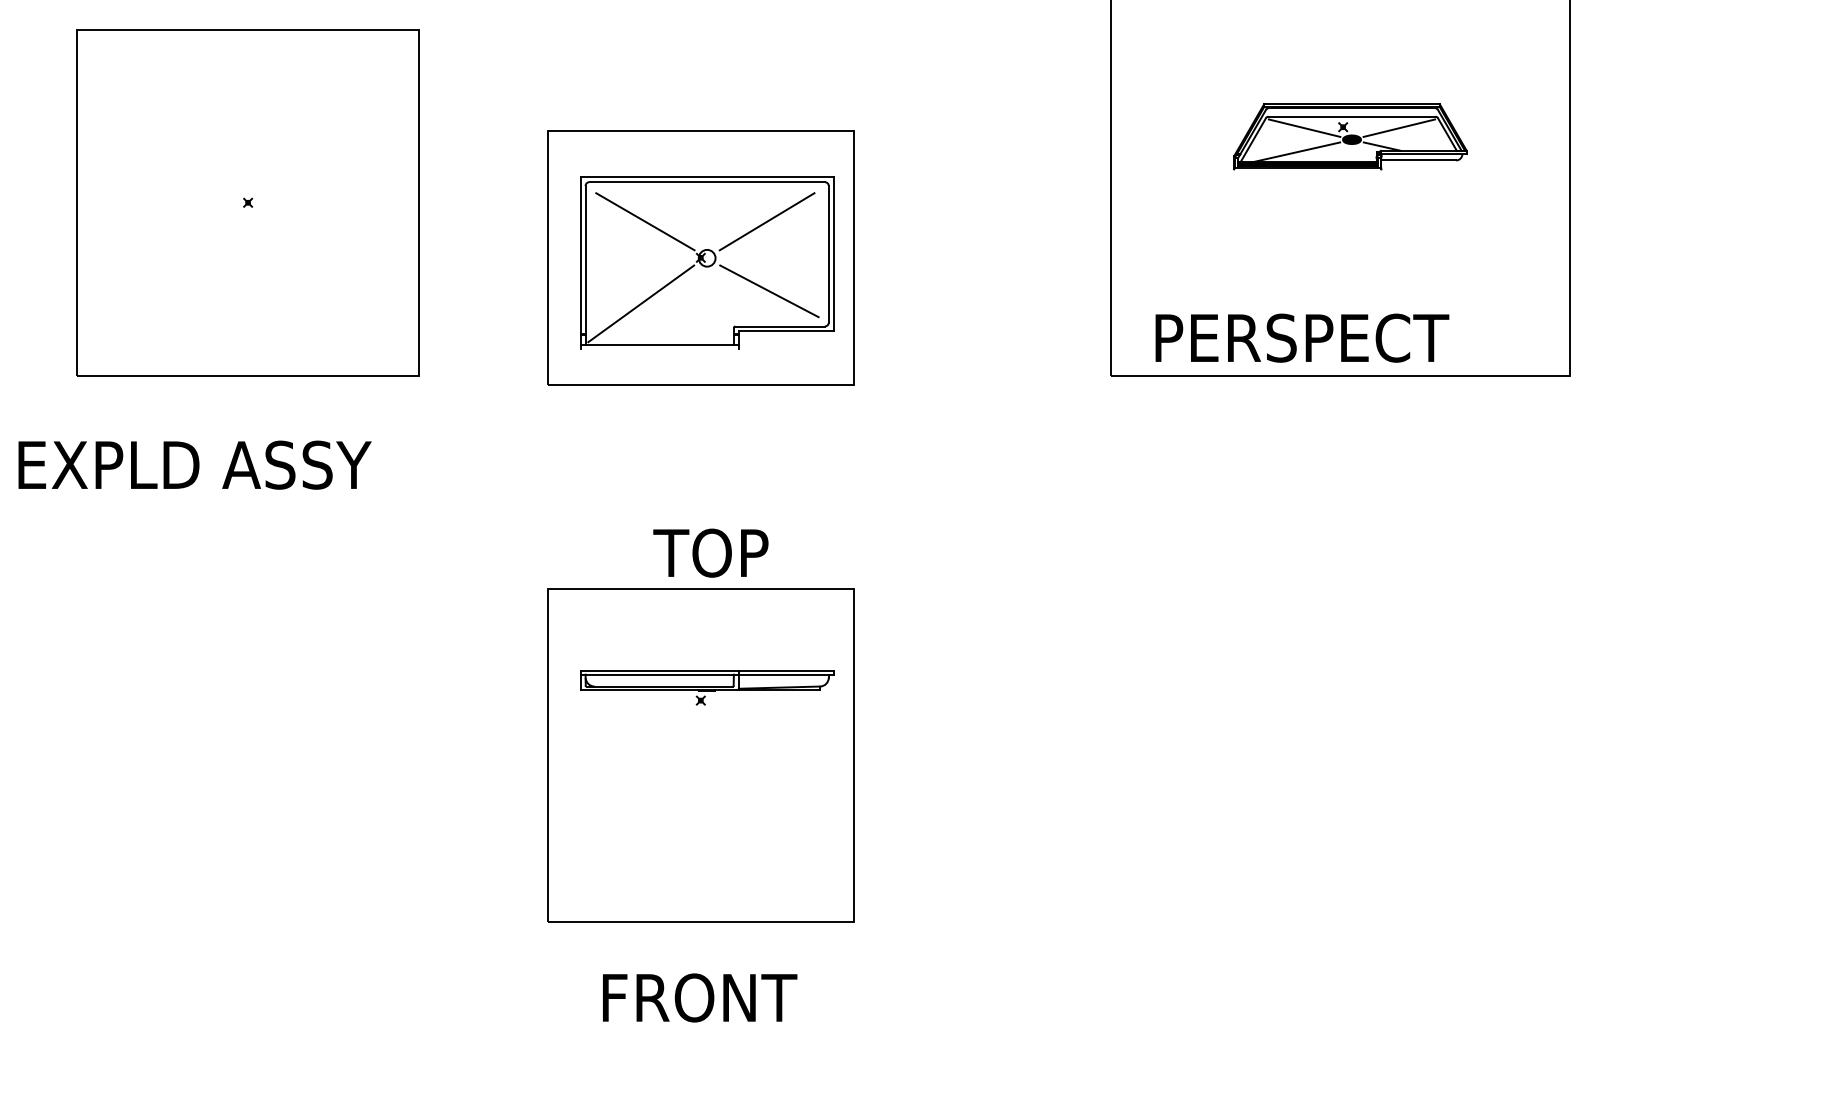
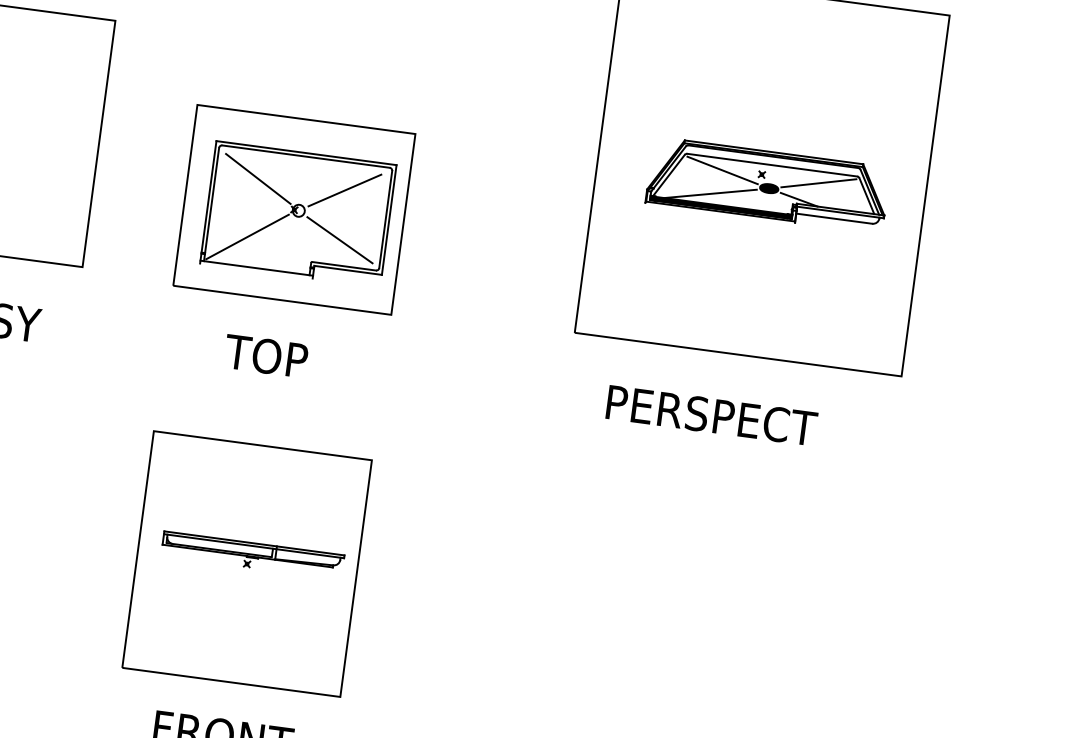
part: (1350, 136) -> (768, 185), size x1.43
text: (1302, 337) -> (712, 415), moved
text: (710, 552) -> (265, 355), moved
part: (707, 687) -> (253, 555), moved

